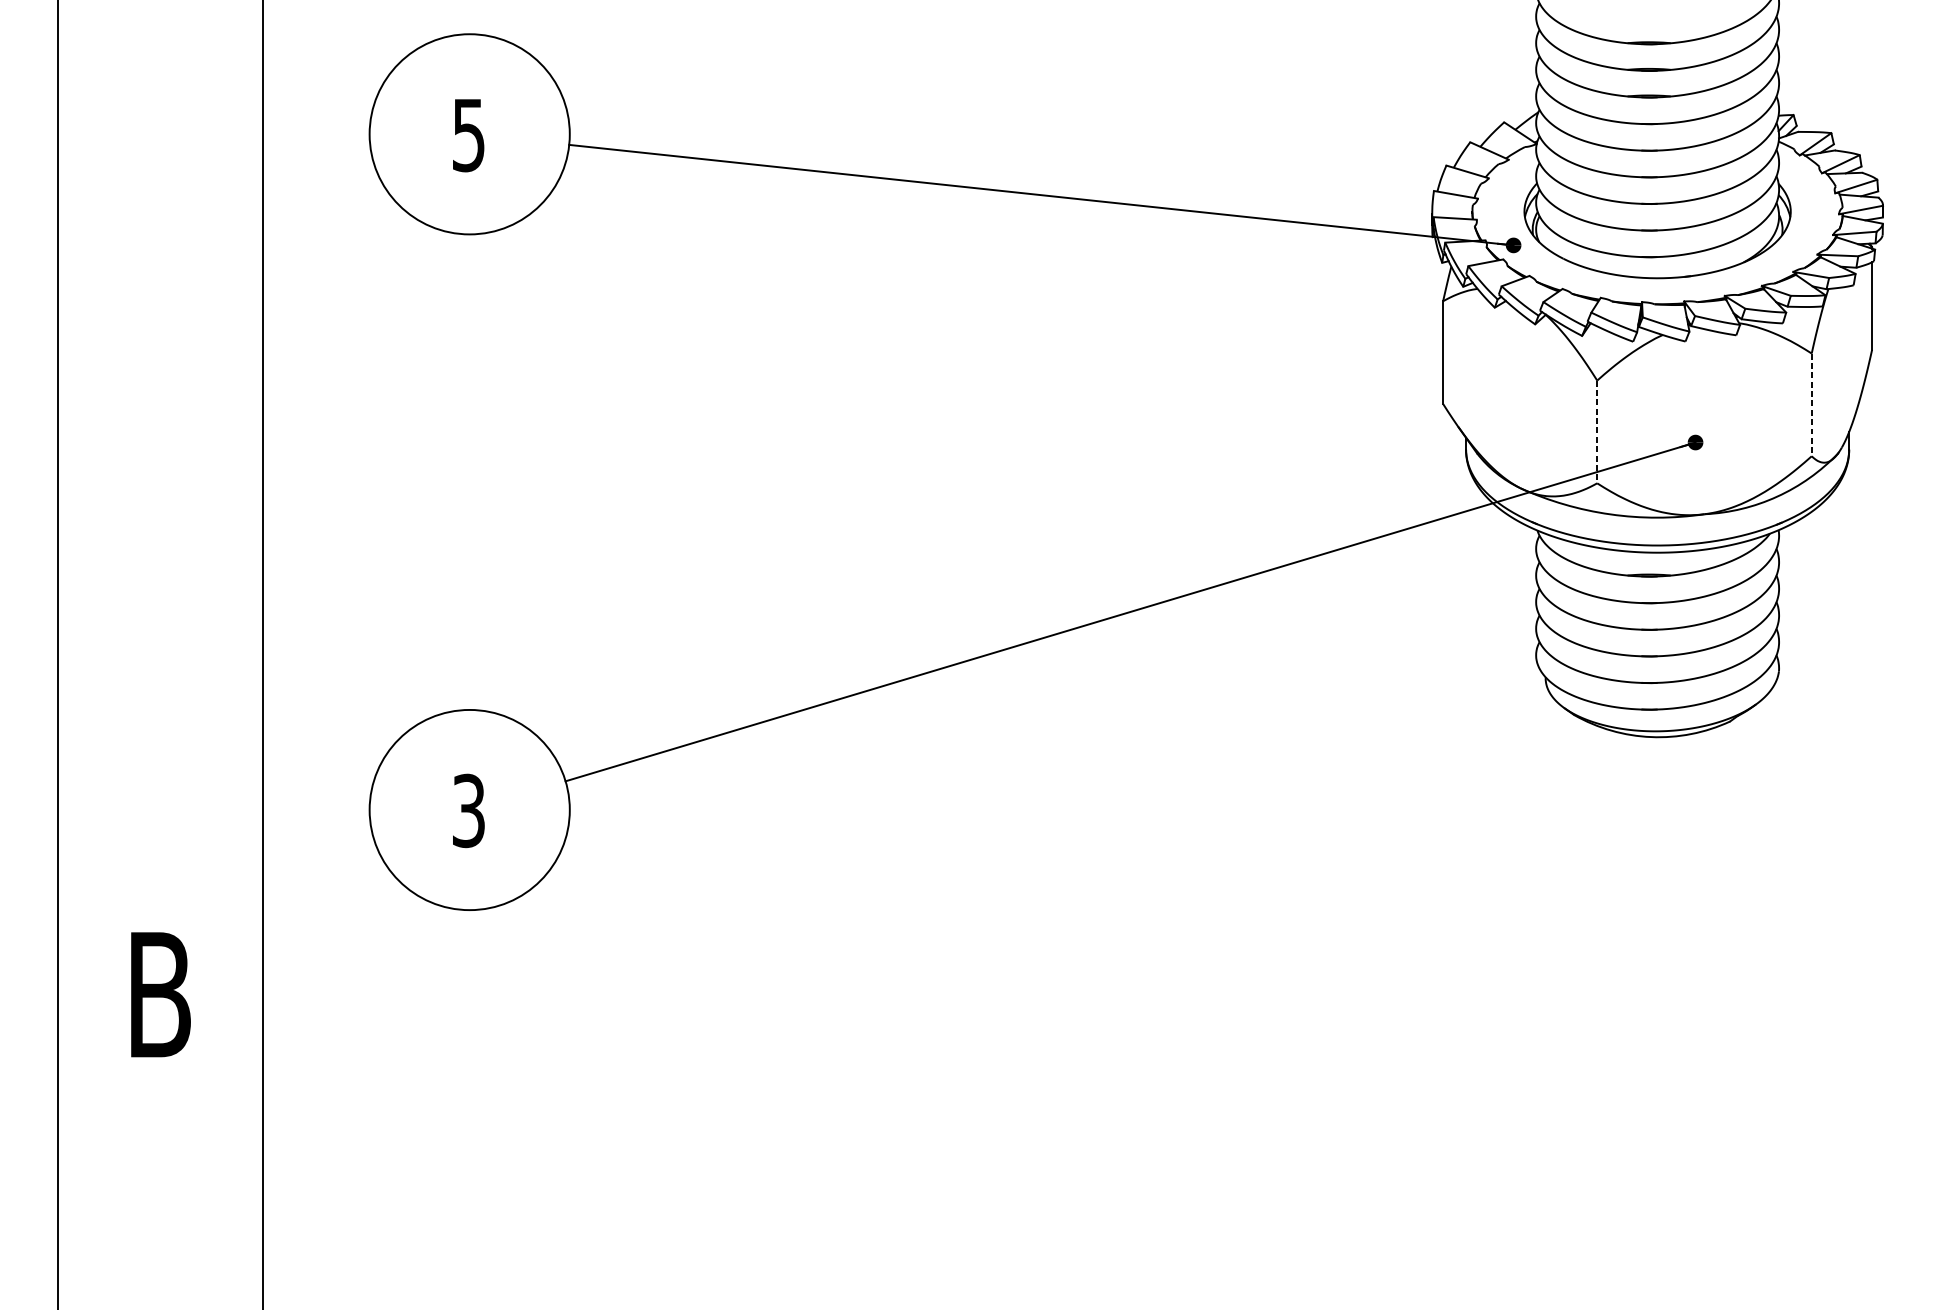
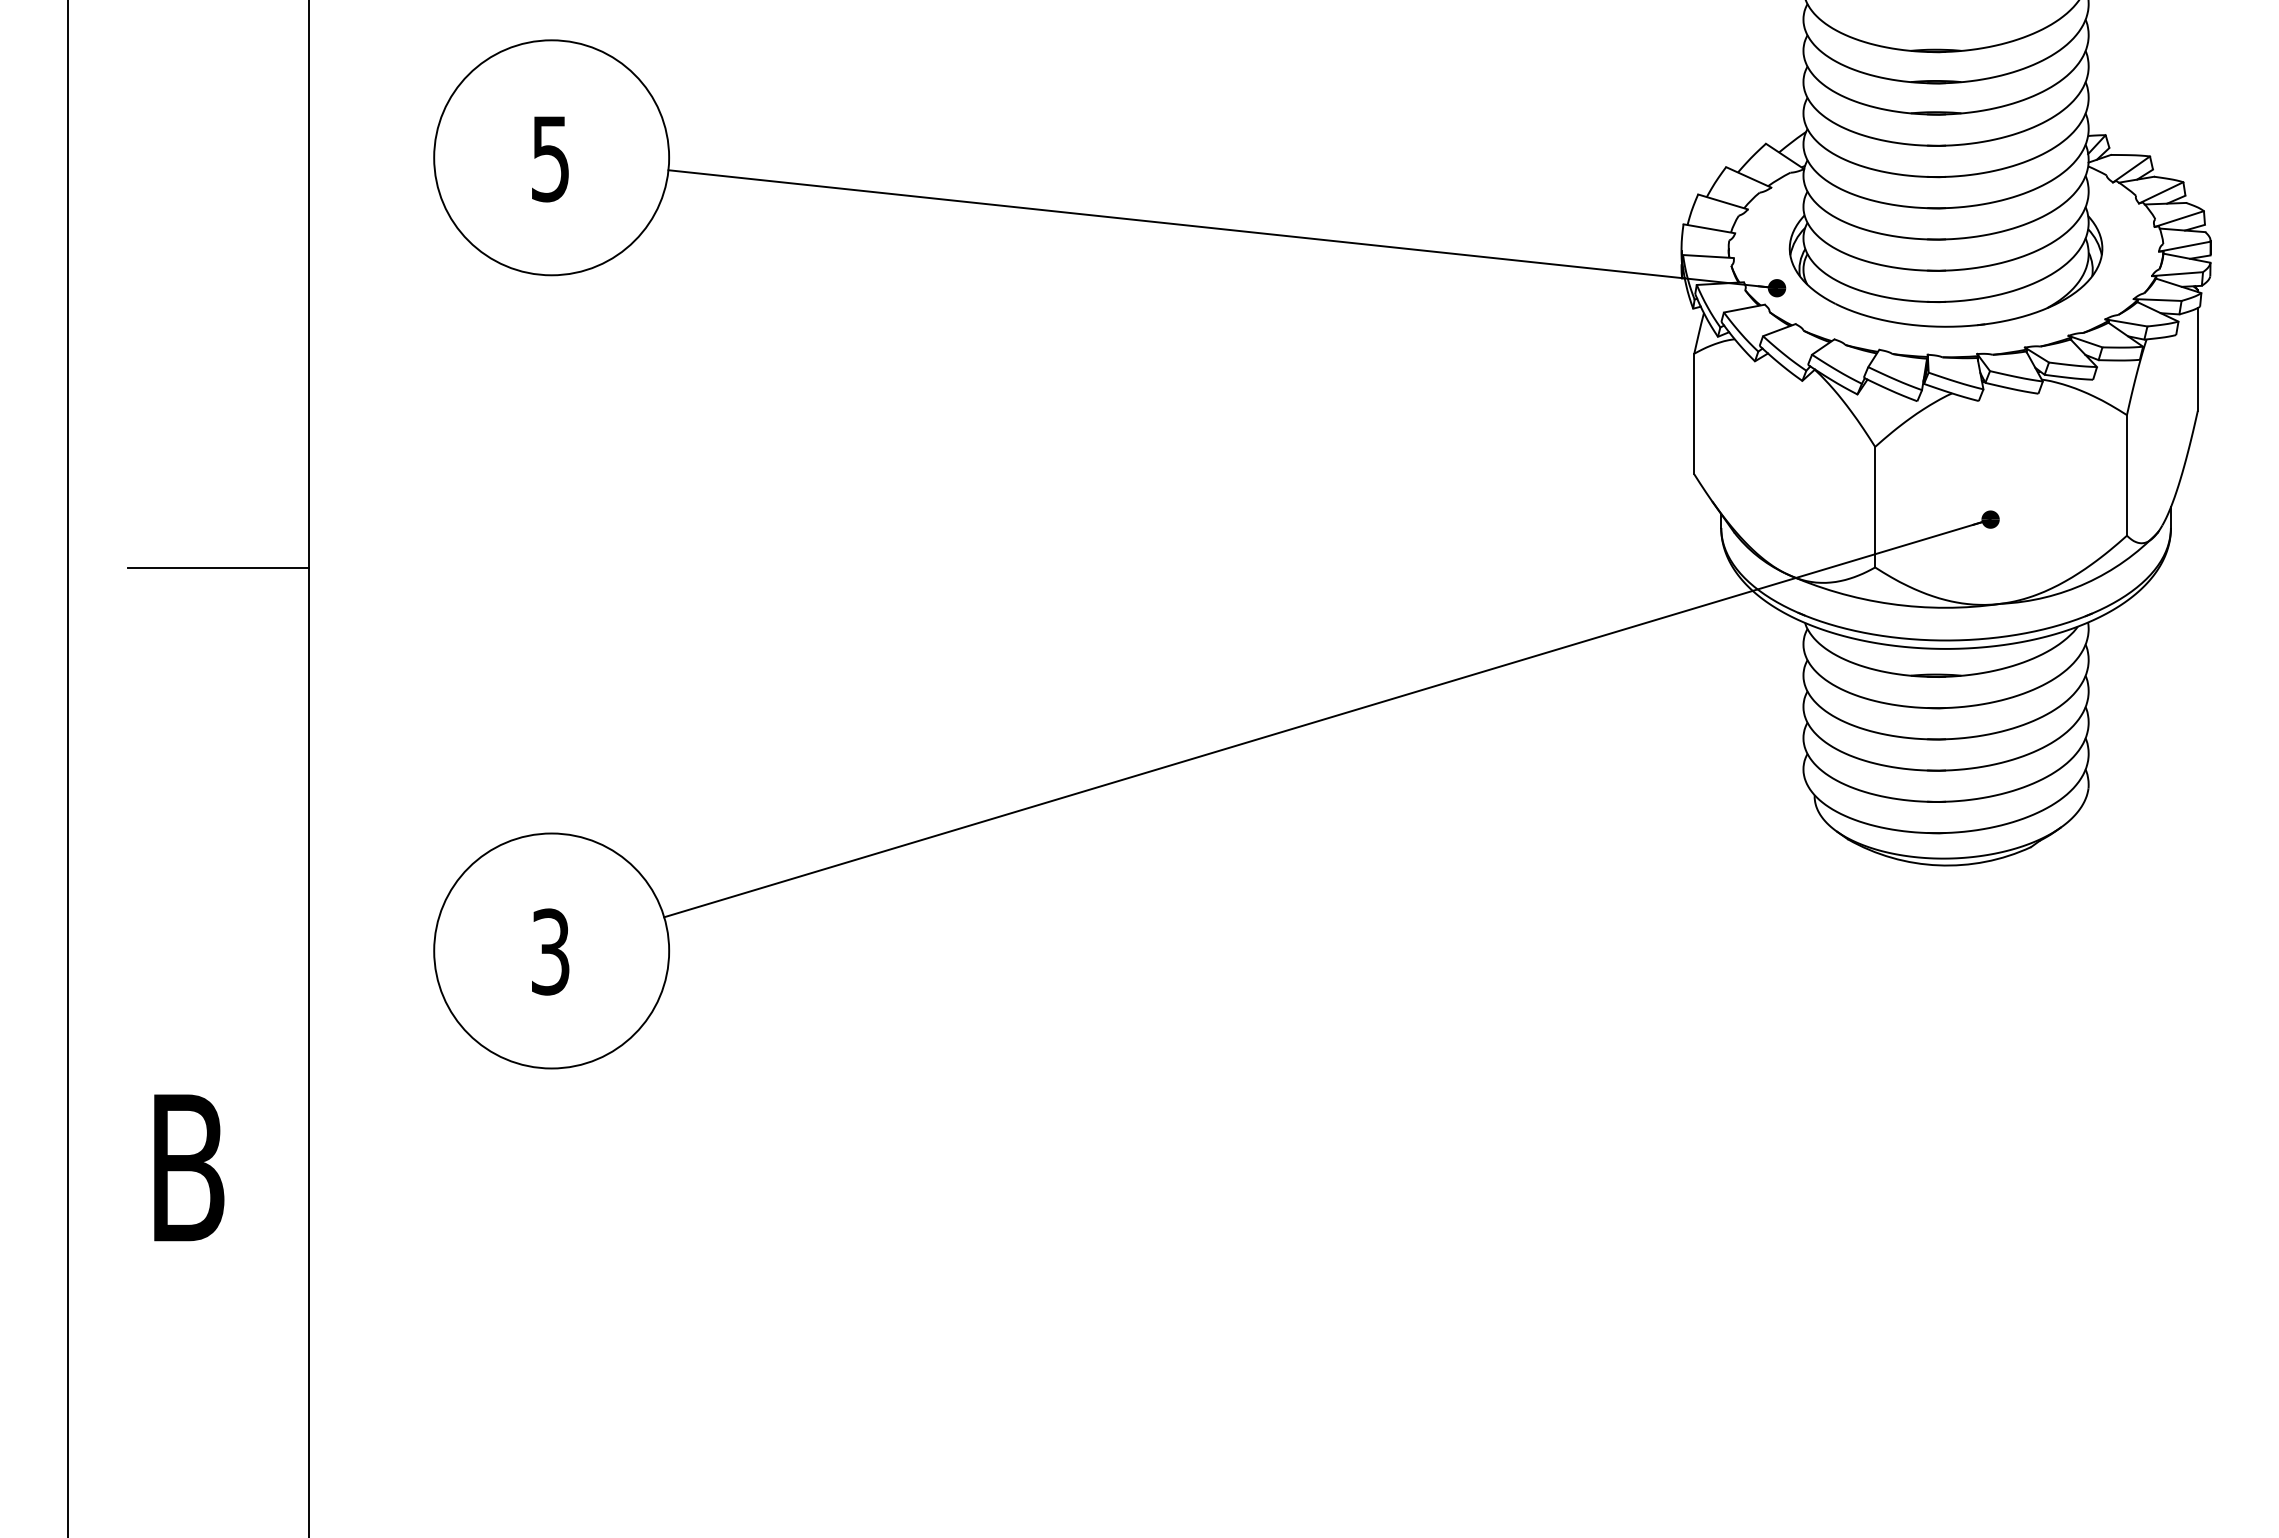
line: (1811, 404) -> (2126, 475), dashed -> solid
line: (1597, 432) -> (1875, 507), dashed -> solid
line: (185, 484) -> (218, 568), added

